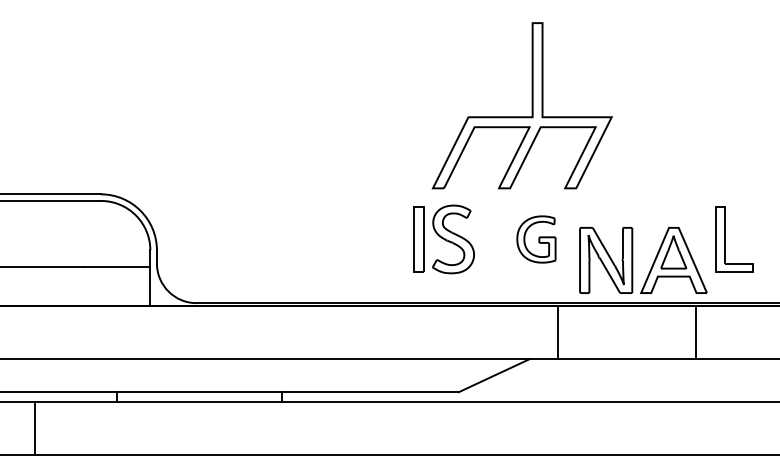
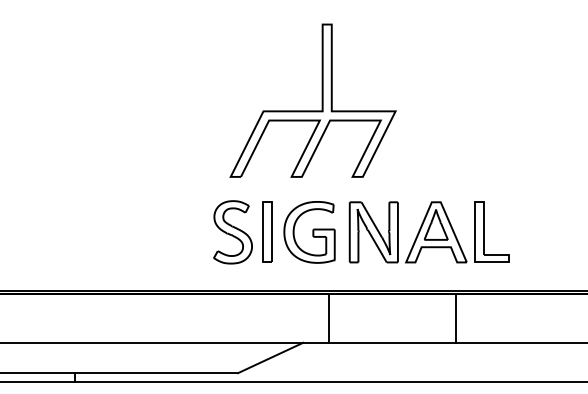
part: (531, 105) -> (321, 100), moved
part: (418, 239) -> (267, 232), moved
part: (536, 239) -> (309, 232), size x1.43
part: (652, 263) -> (416, 235), moved

